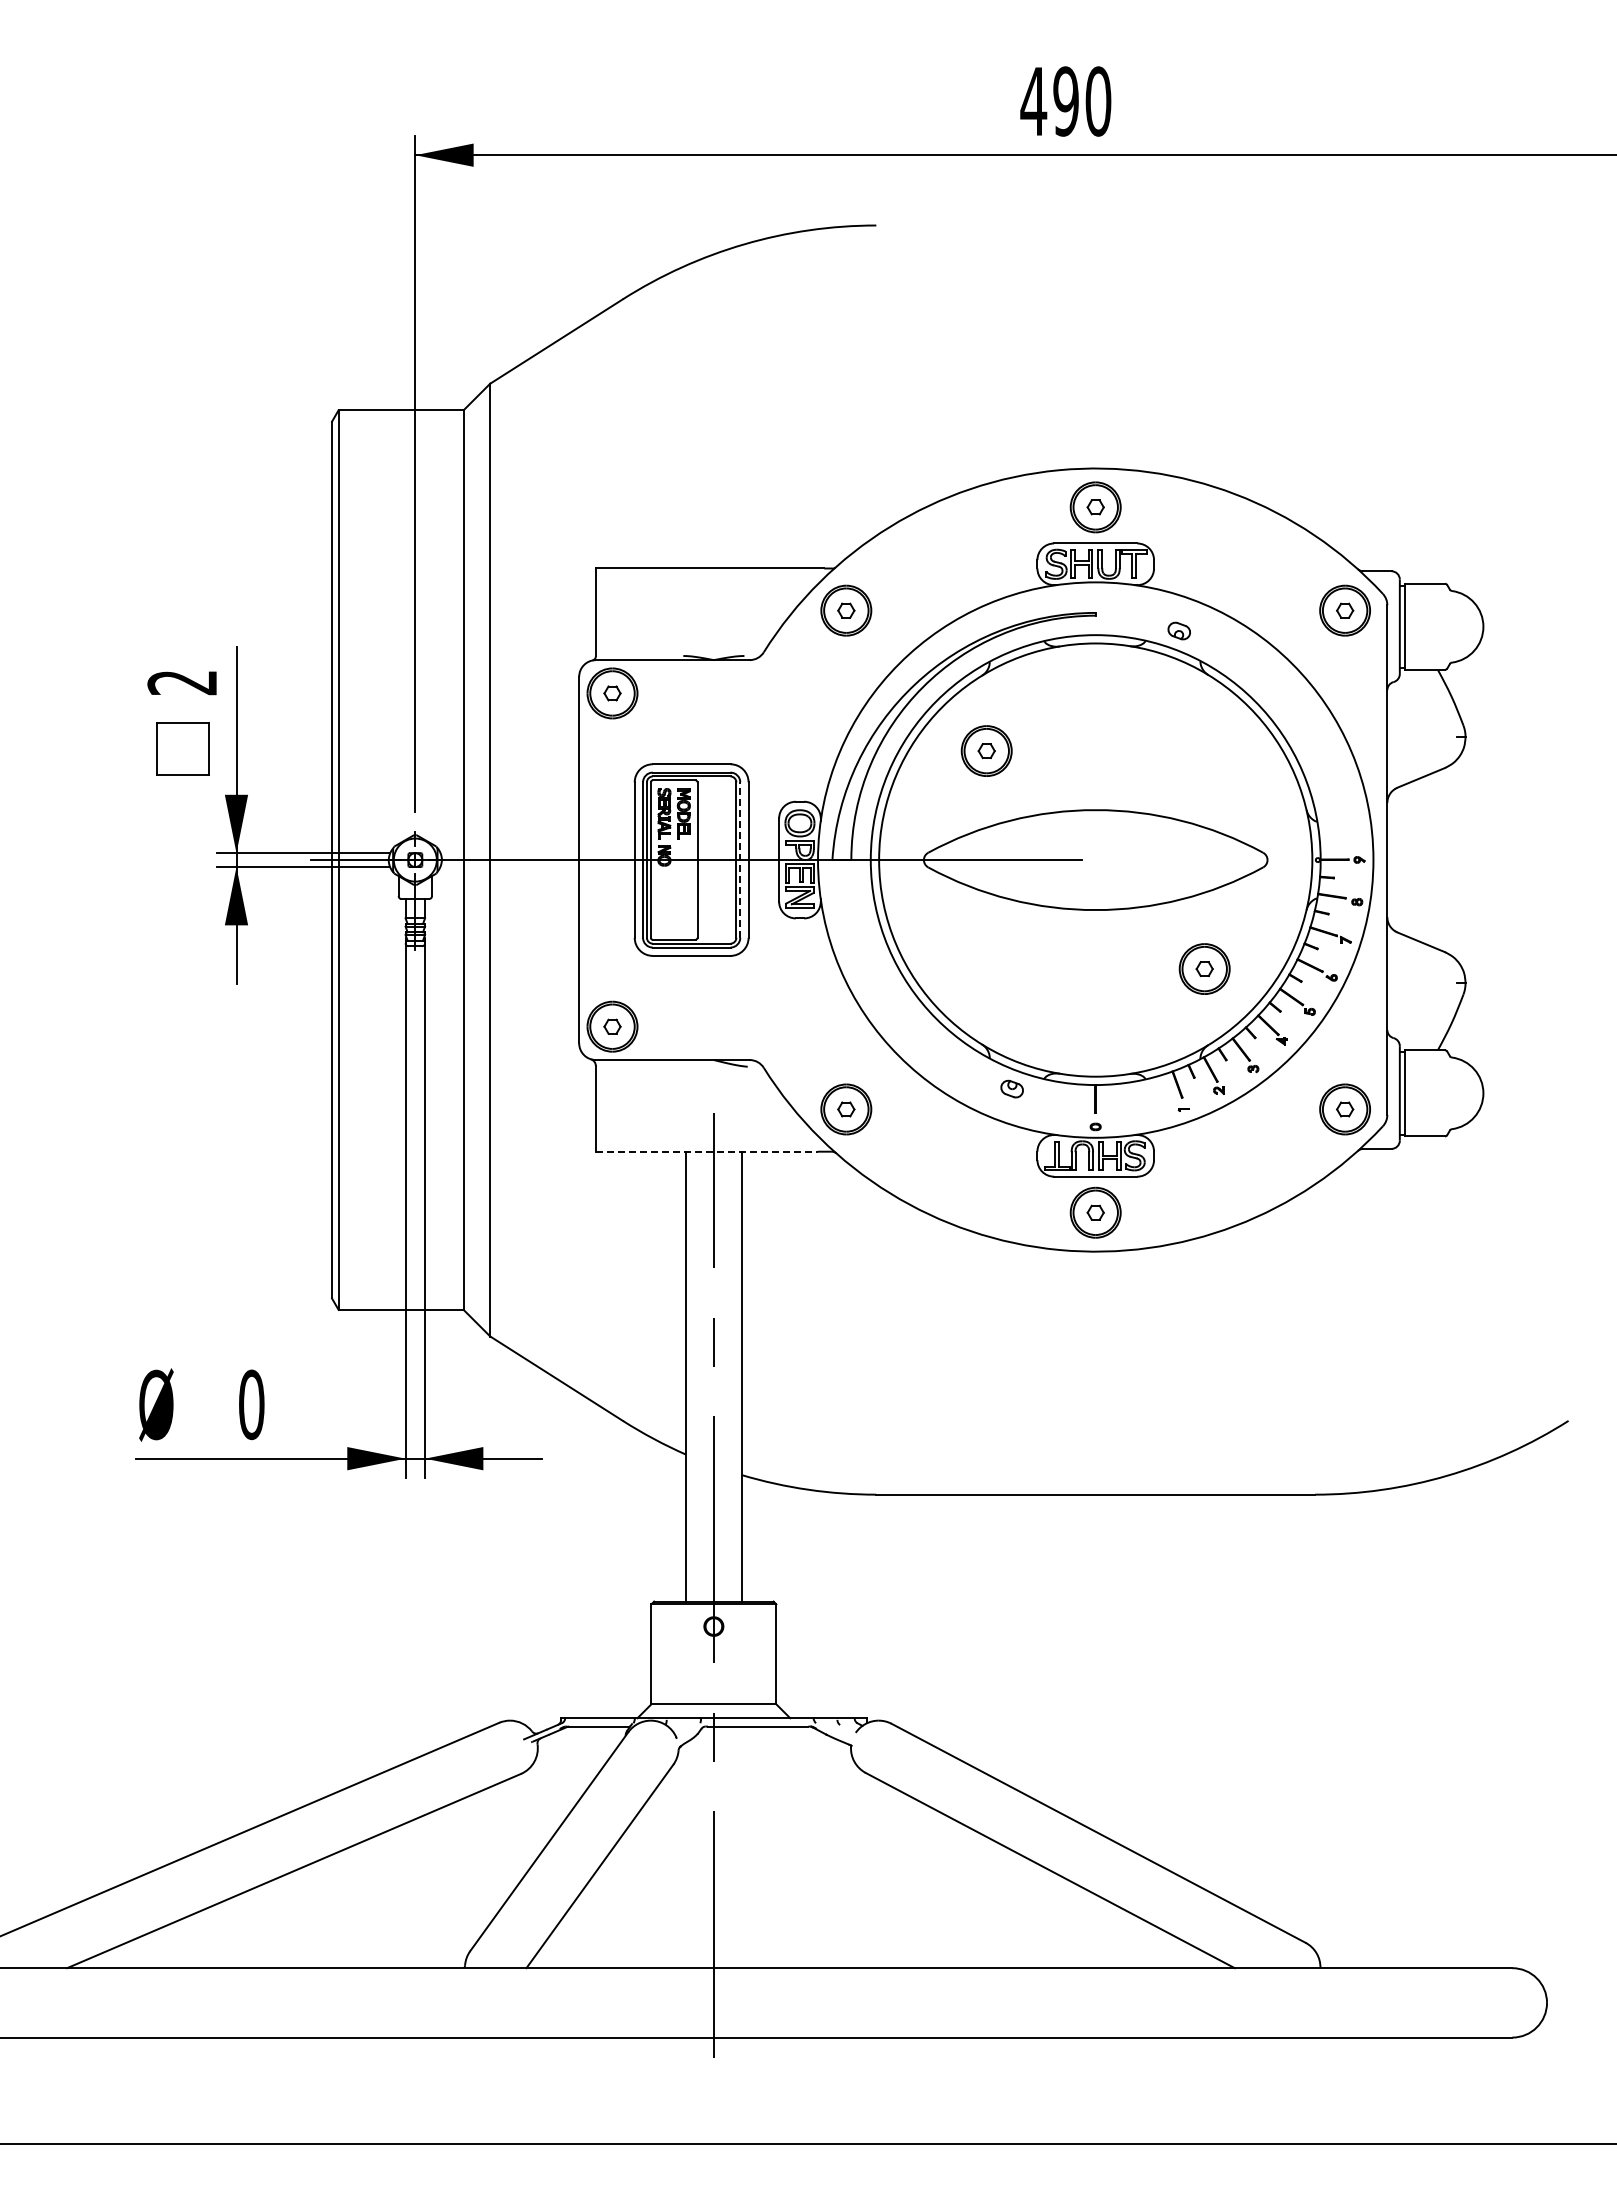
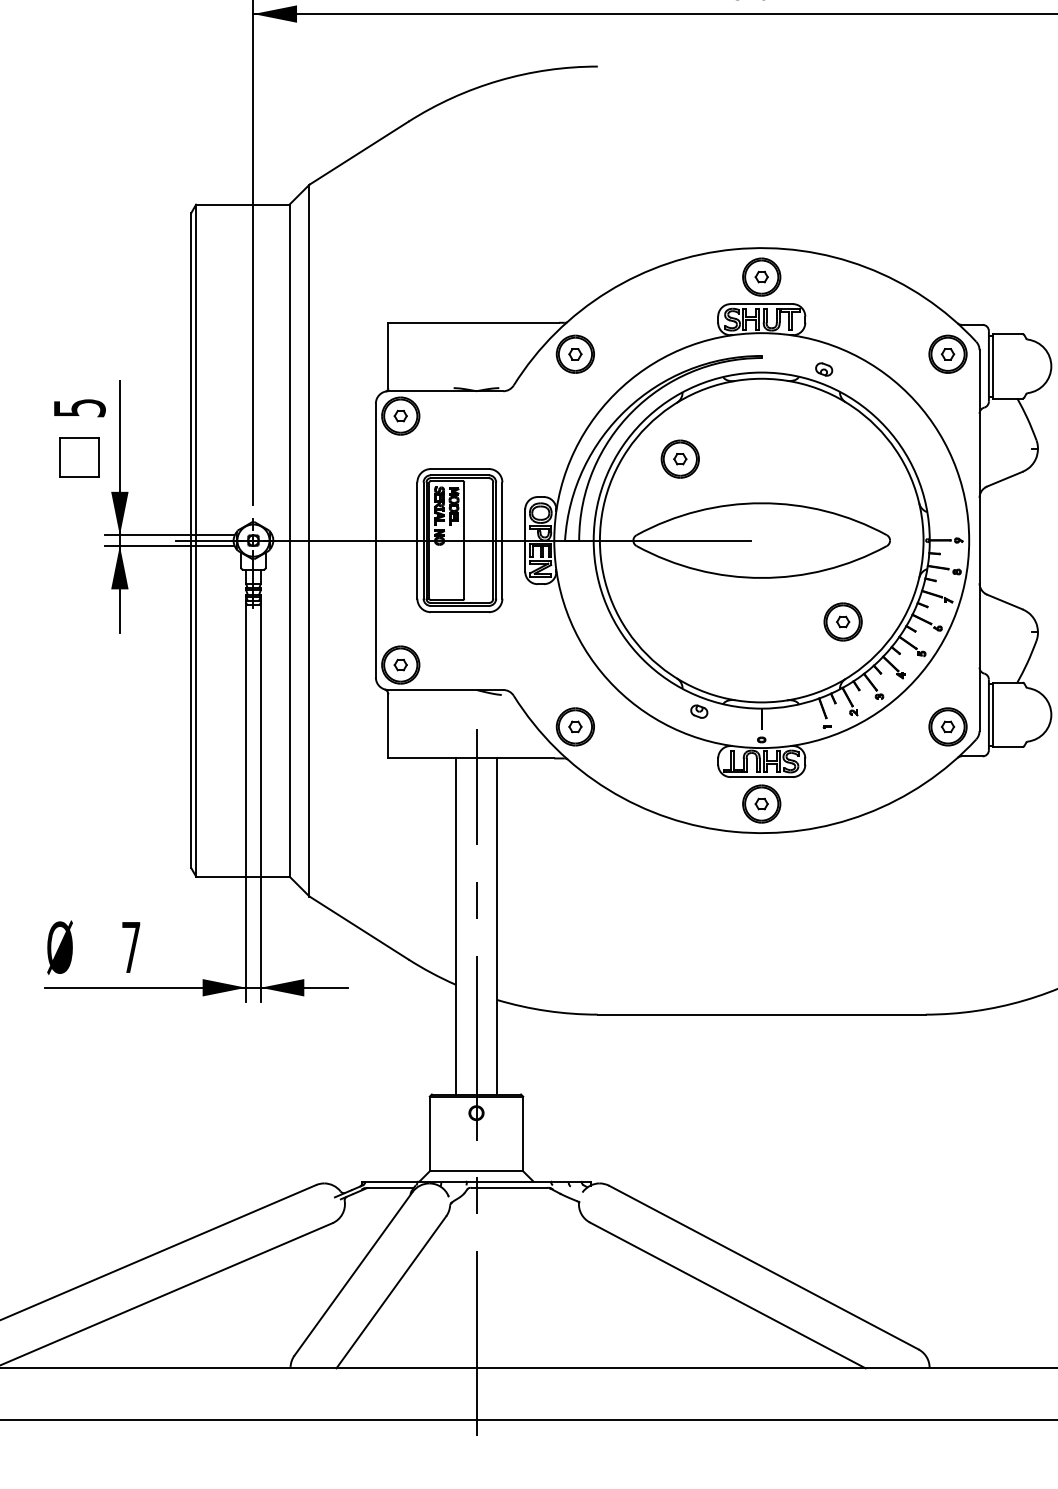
text: (182, 683) -> (79, 408), 2 -> 5
line: (740, 860) -> (496, 540), dashed -> solid
line: (707, 1151) -> (471, 758), dashed -> solid
text: (251, 1404) -> (131, 947), 0 -> 7

